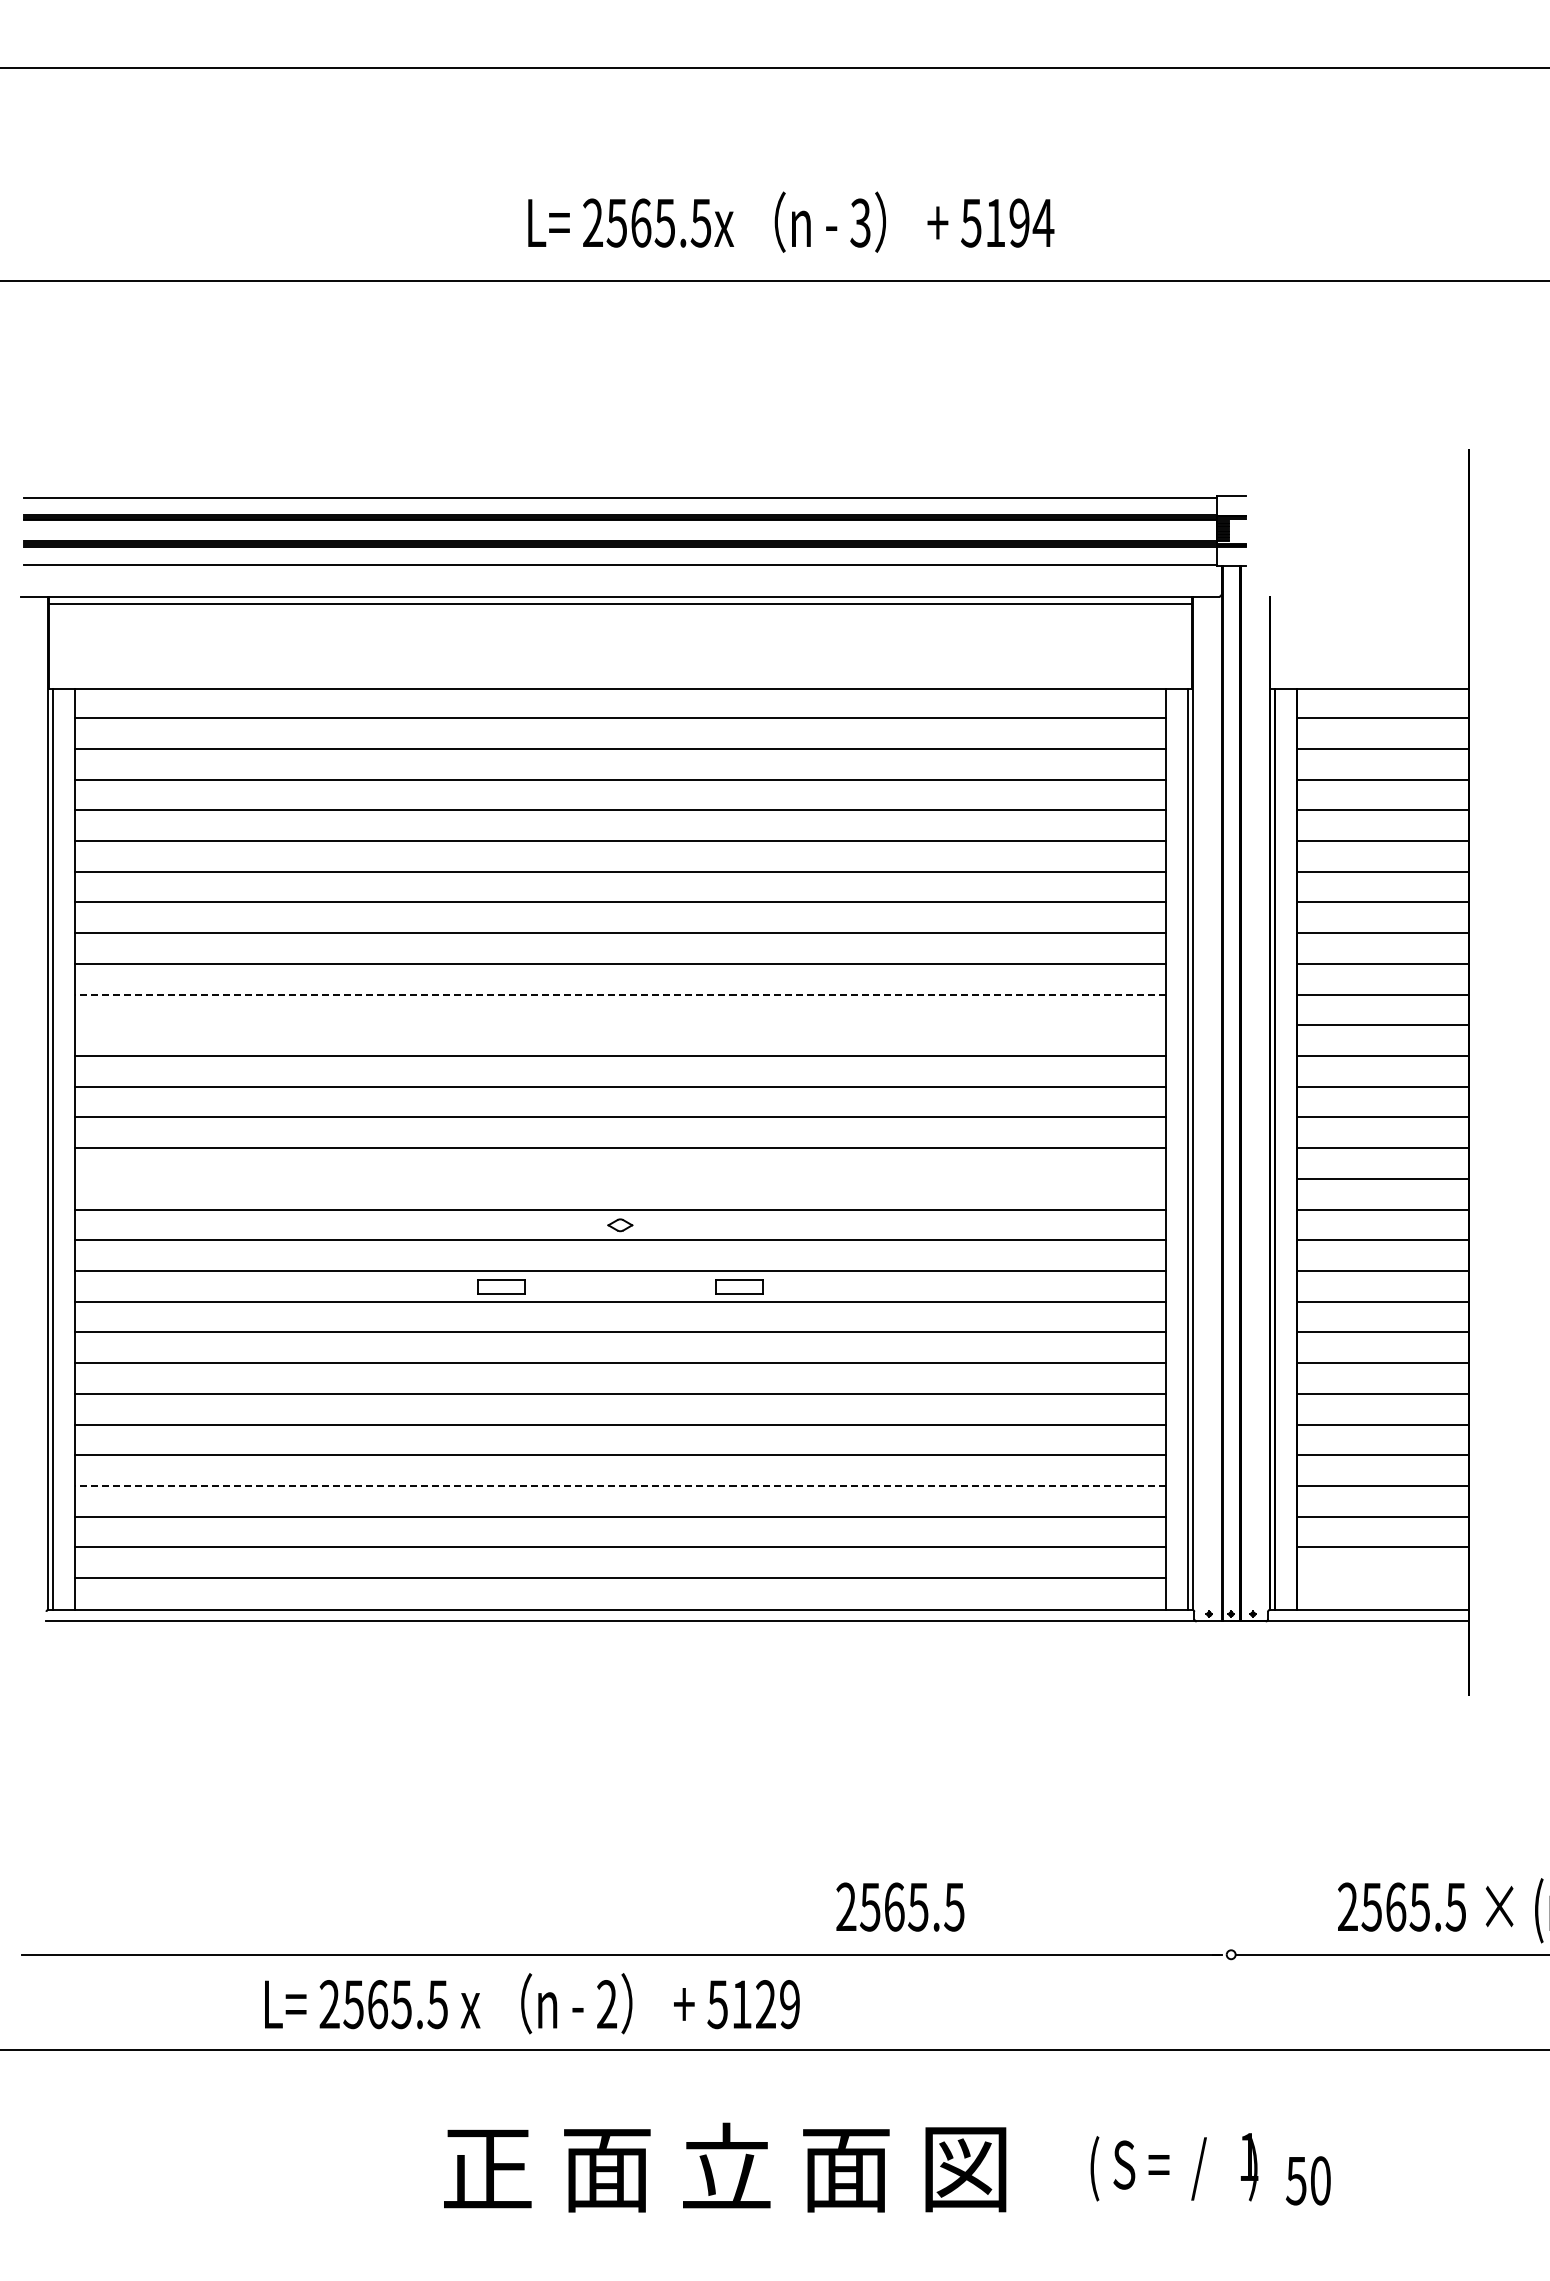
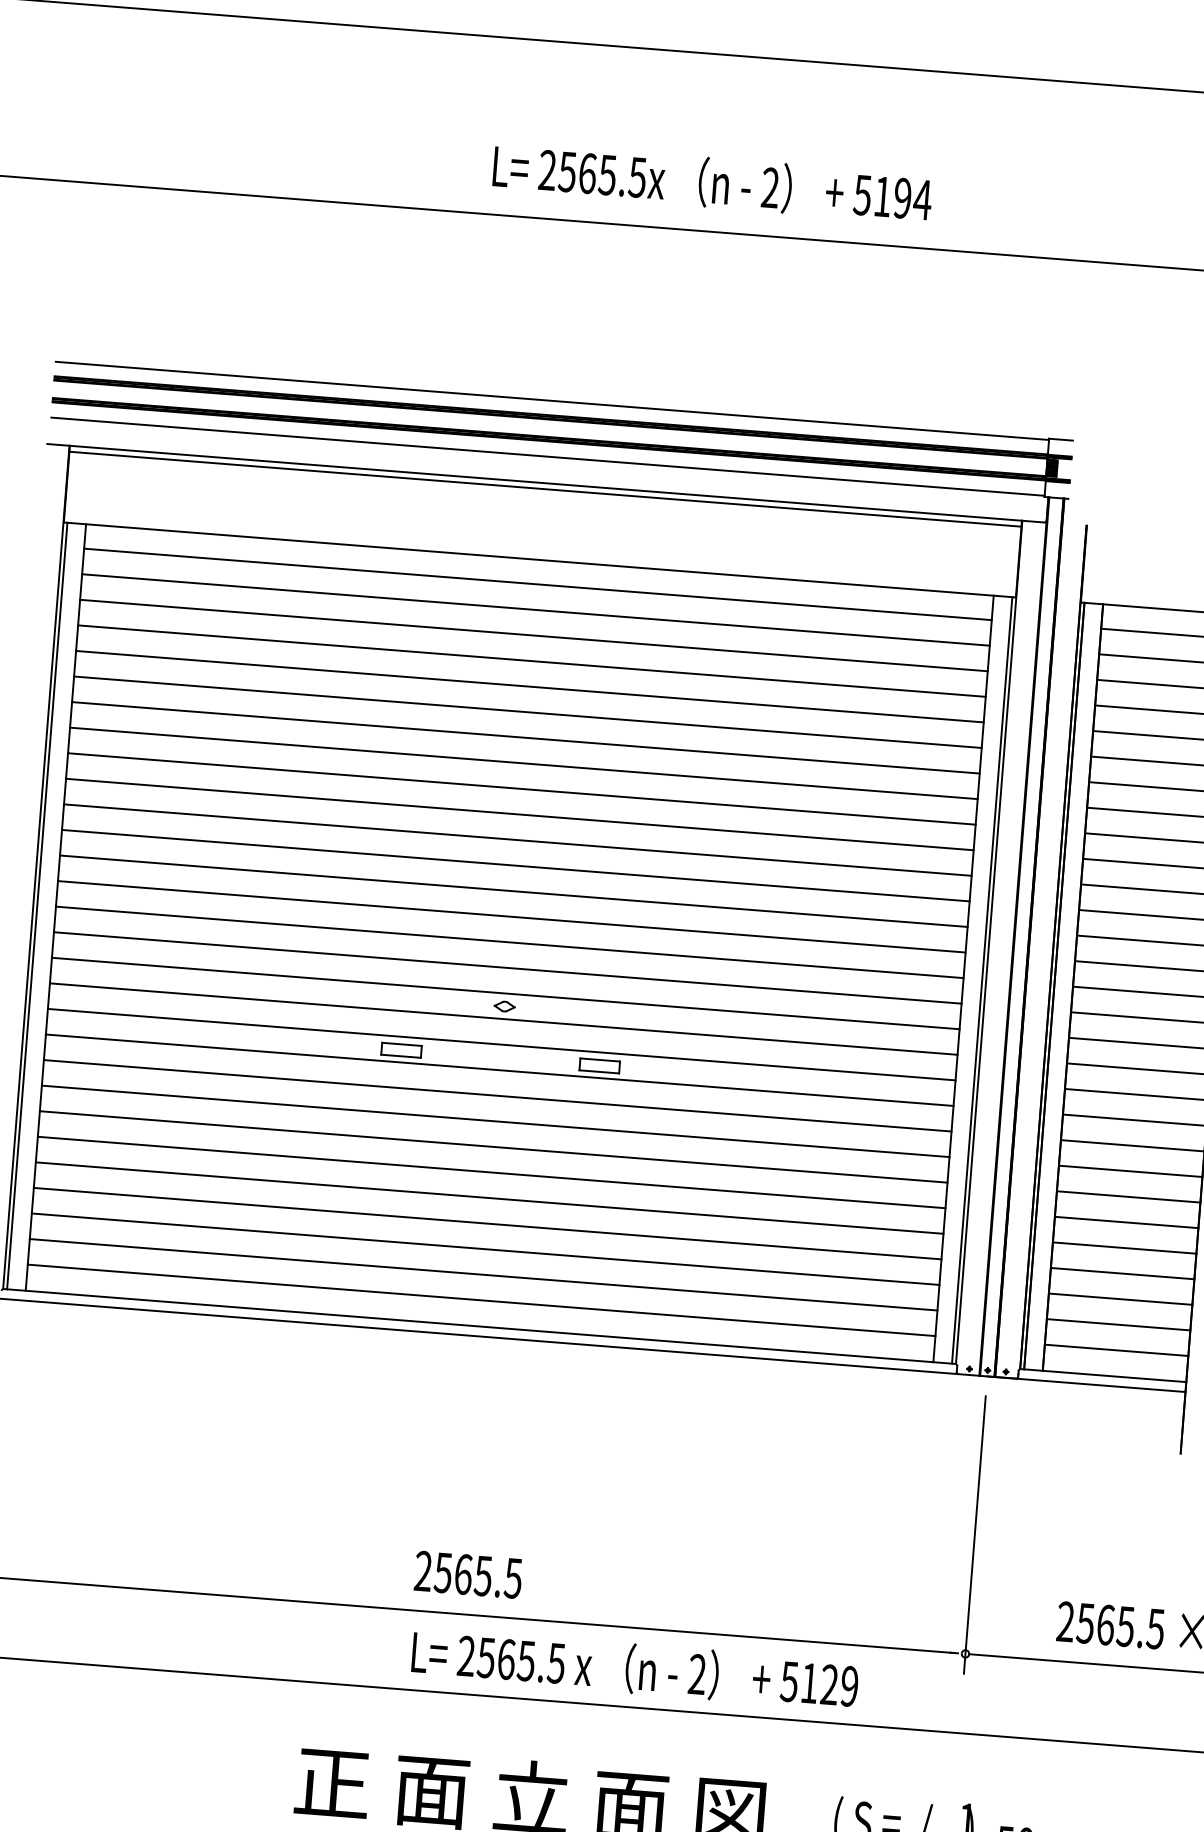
text: (860, 222) -> (770, 187), 3 -> 2
line: (619, 994) -> (519, 814), dashed -> solid
line: (620, 1025) -> (517, 840), added
line: (620, 1178) -> (507, 967), added
line: (619, 1486) -> (486, 1223), dashed -> solid
line: (1382, 1578) -> (1116, 1350), added
line: (1231, 1811) -> (975, 1534), added
text: (900, 1906) -> (468, 1574), moved
text: (532, 2003) -> (635, 1668), moved

